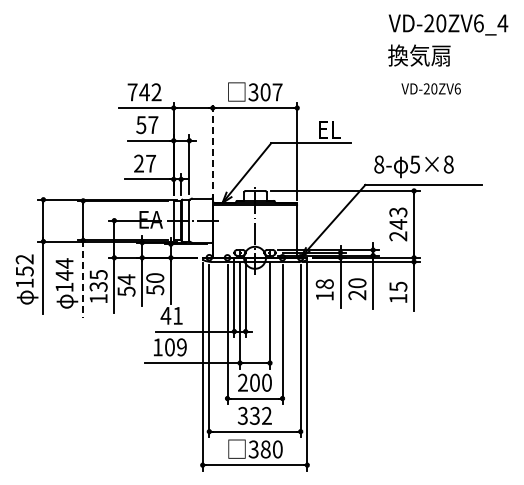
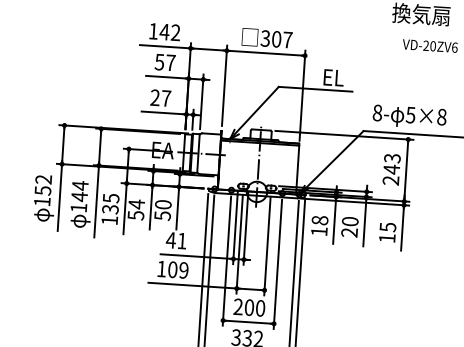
text: (132, 92) -> (153, 31), 742 -> 142
line: (212, 145) -> (224, 85), dashed -> solid
line: (83, 279) -> (96, 201), dashed -> solid

